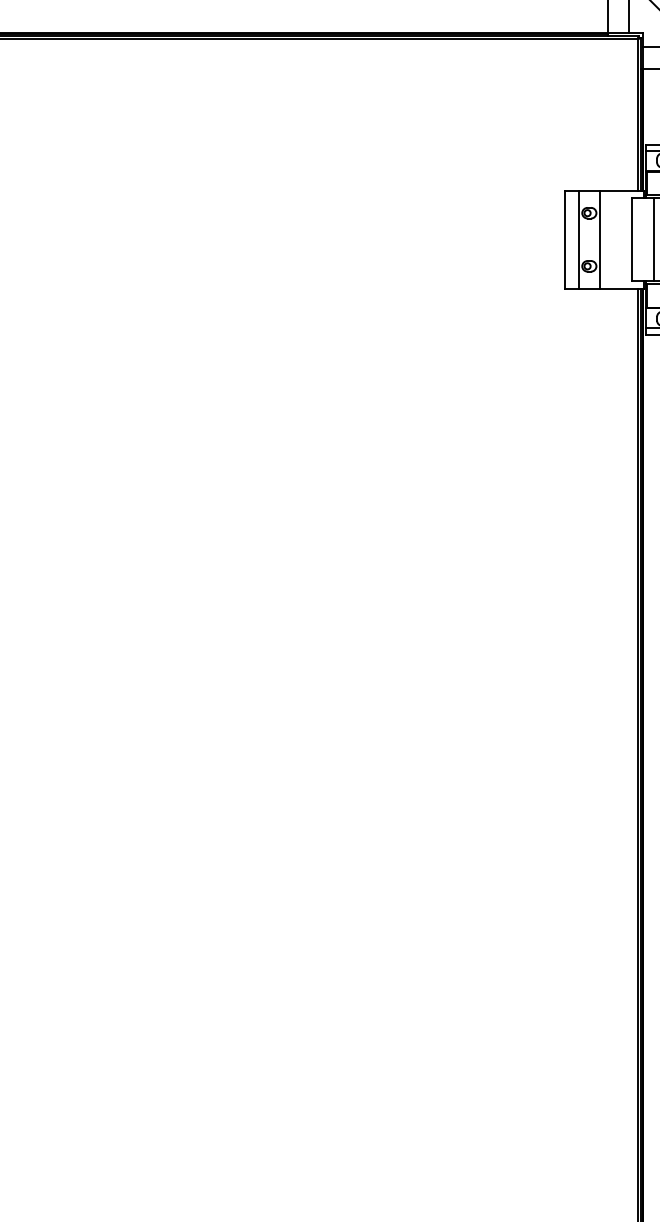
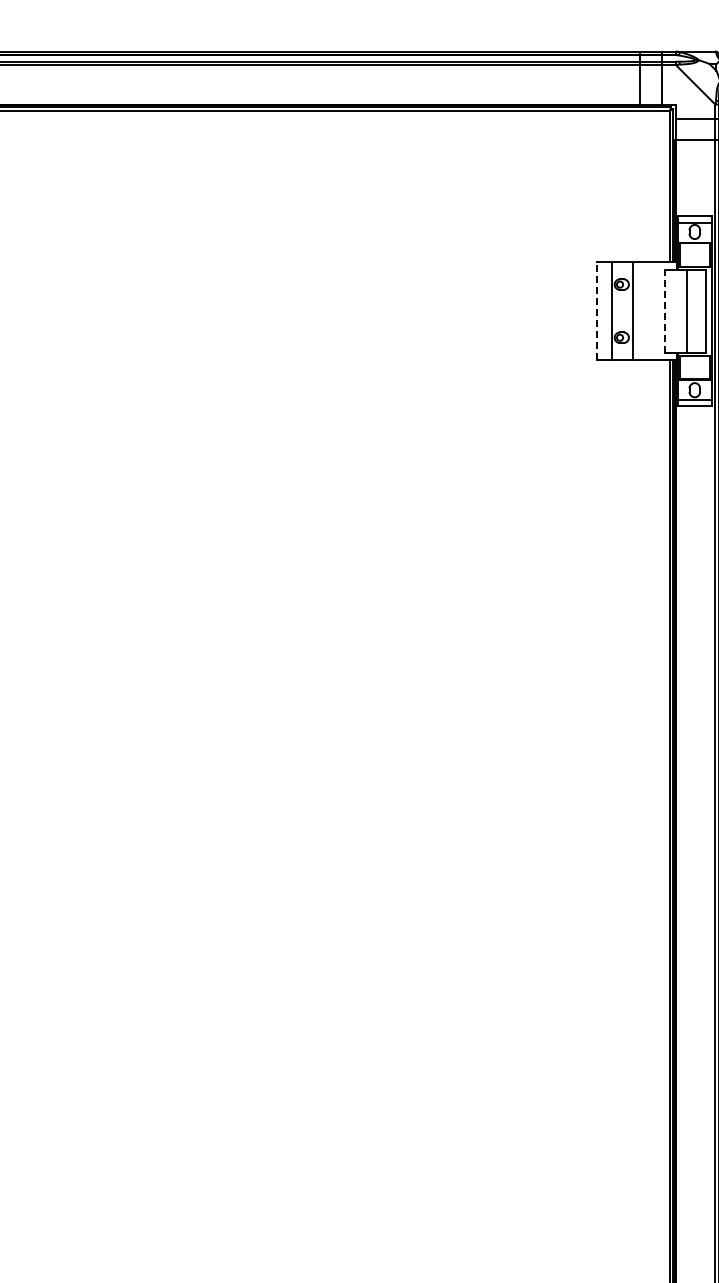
line: (565, 240) -> (597, 311), solid -> dashed
line: (632, 240) -> (664, 311), solid -> dashed

